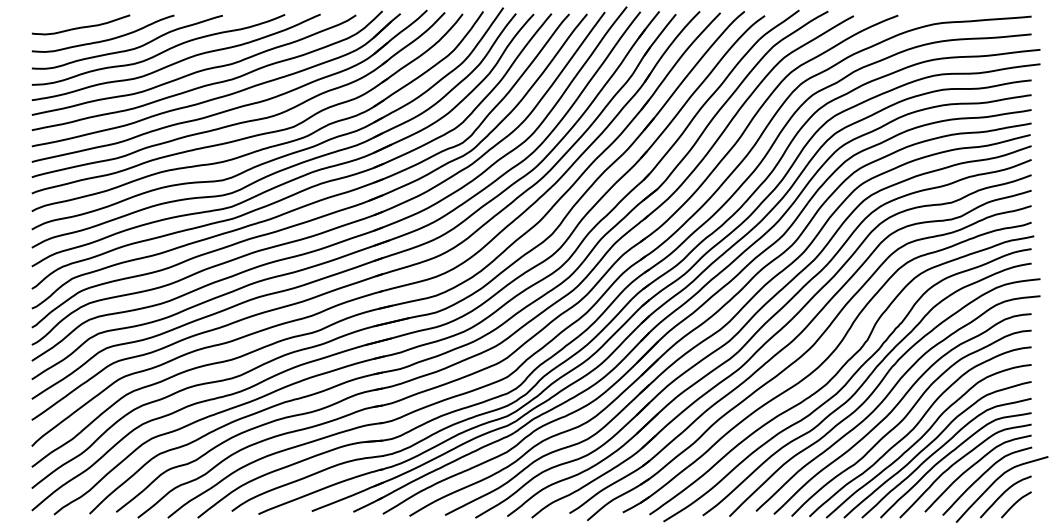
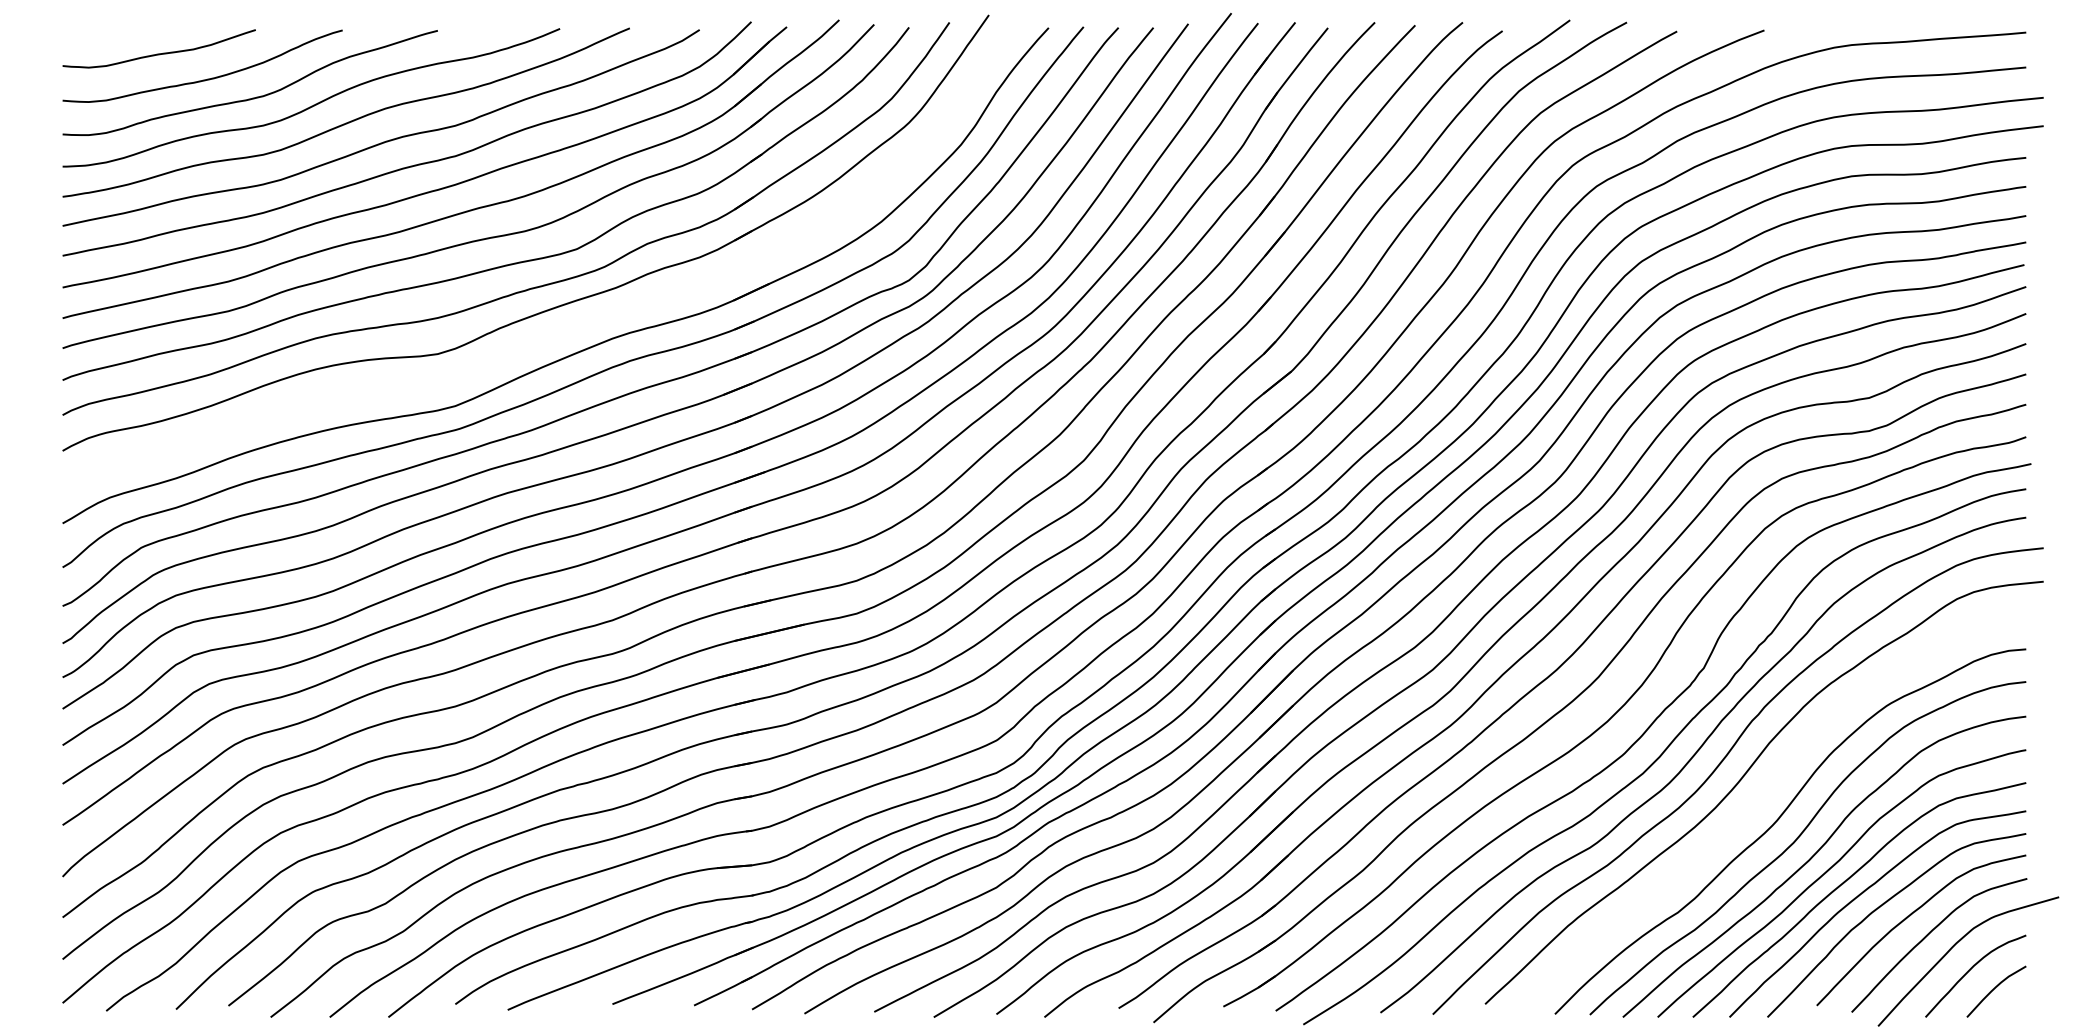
part: (288, 166) -> (566, 326), removed
curve: (896, 407) -> (1760, 800), removed

